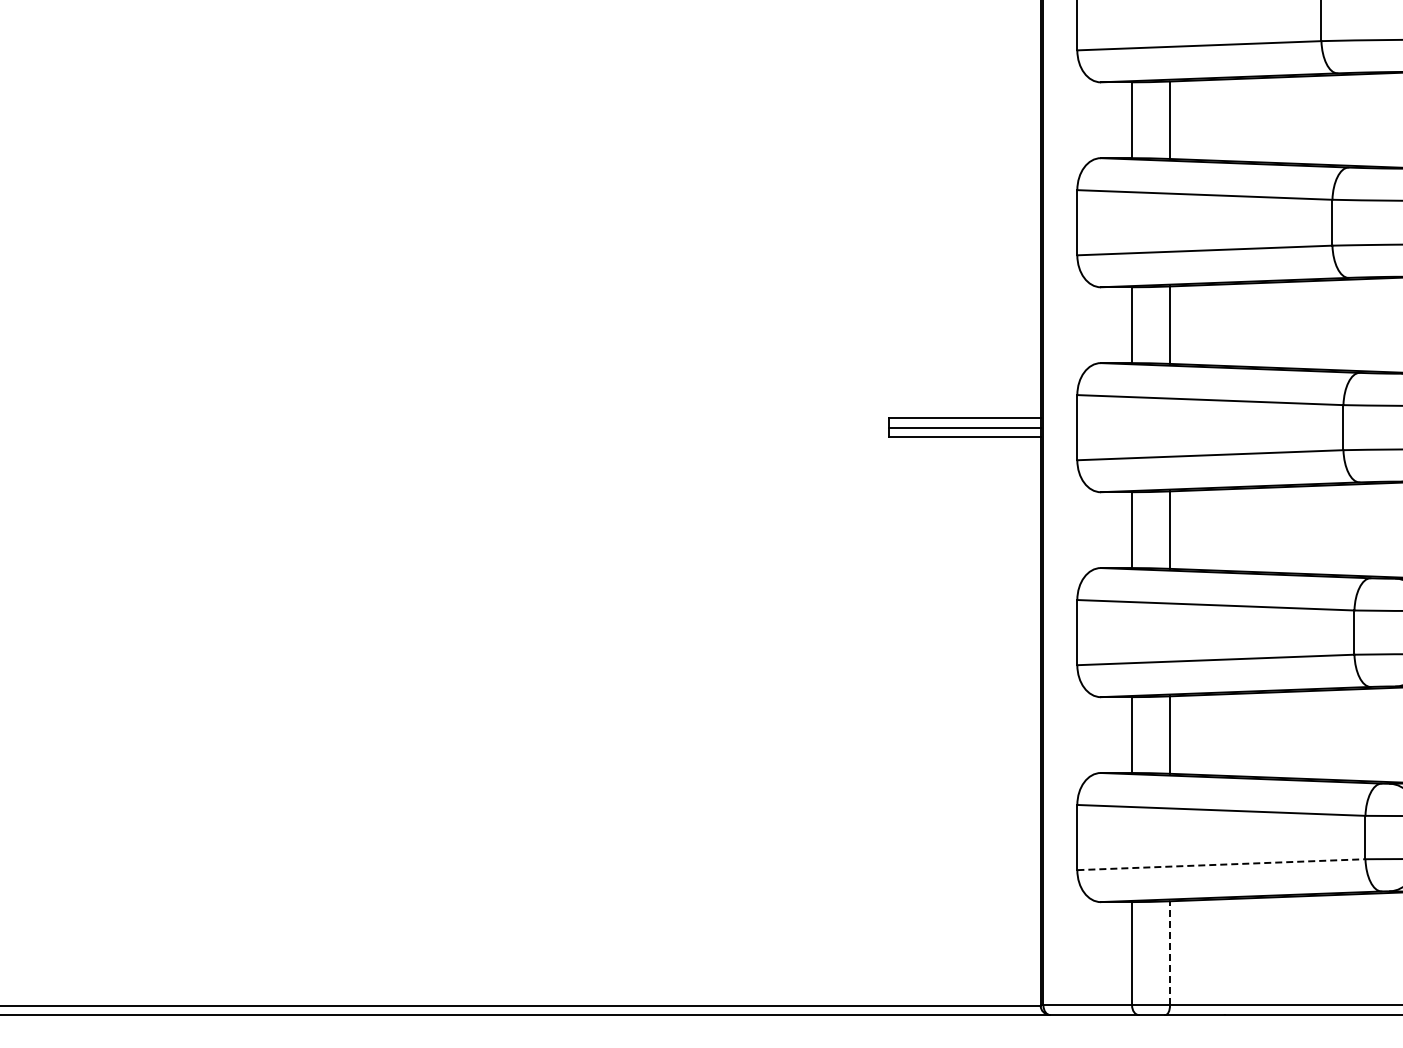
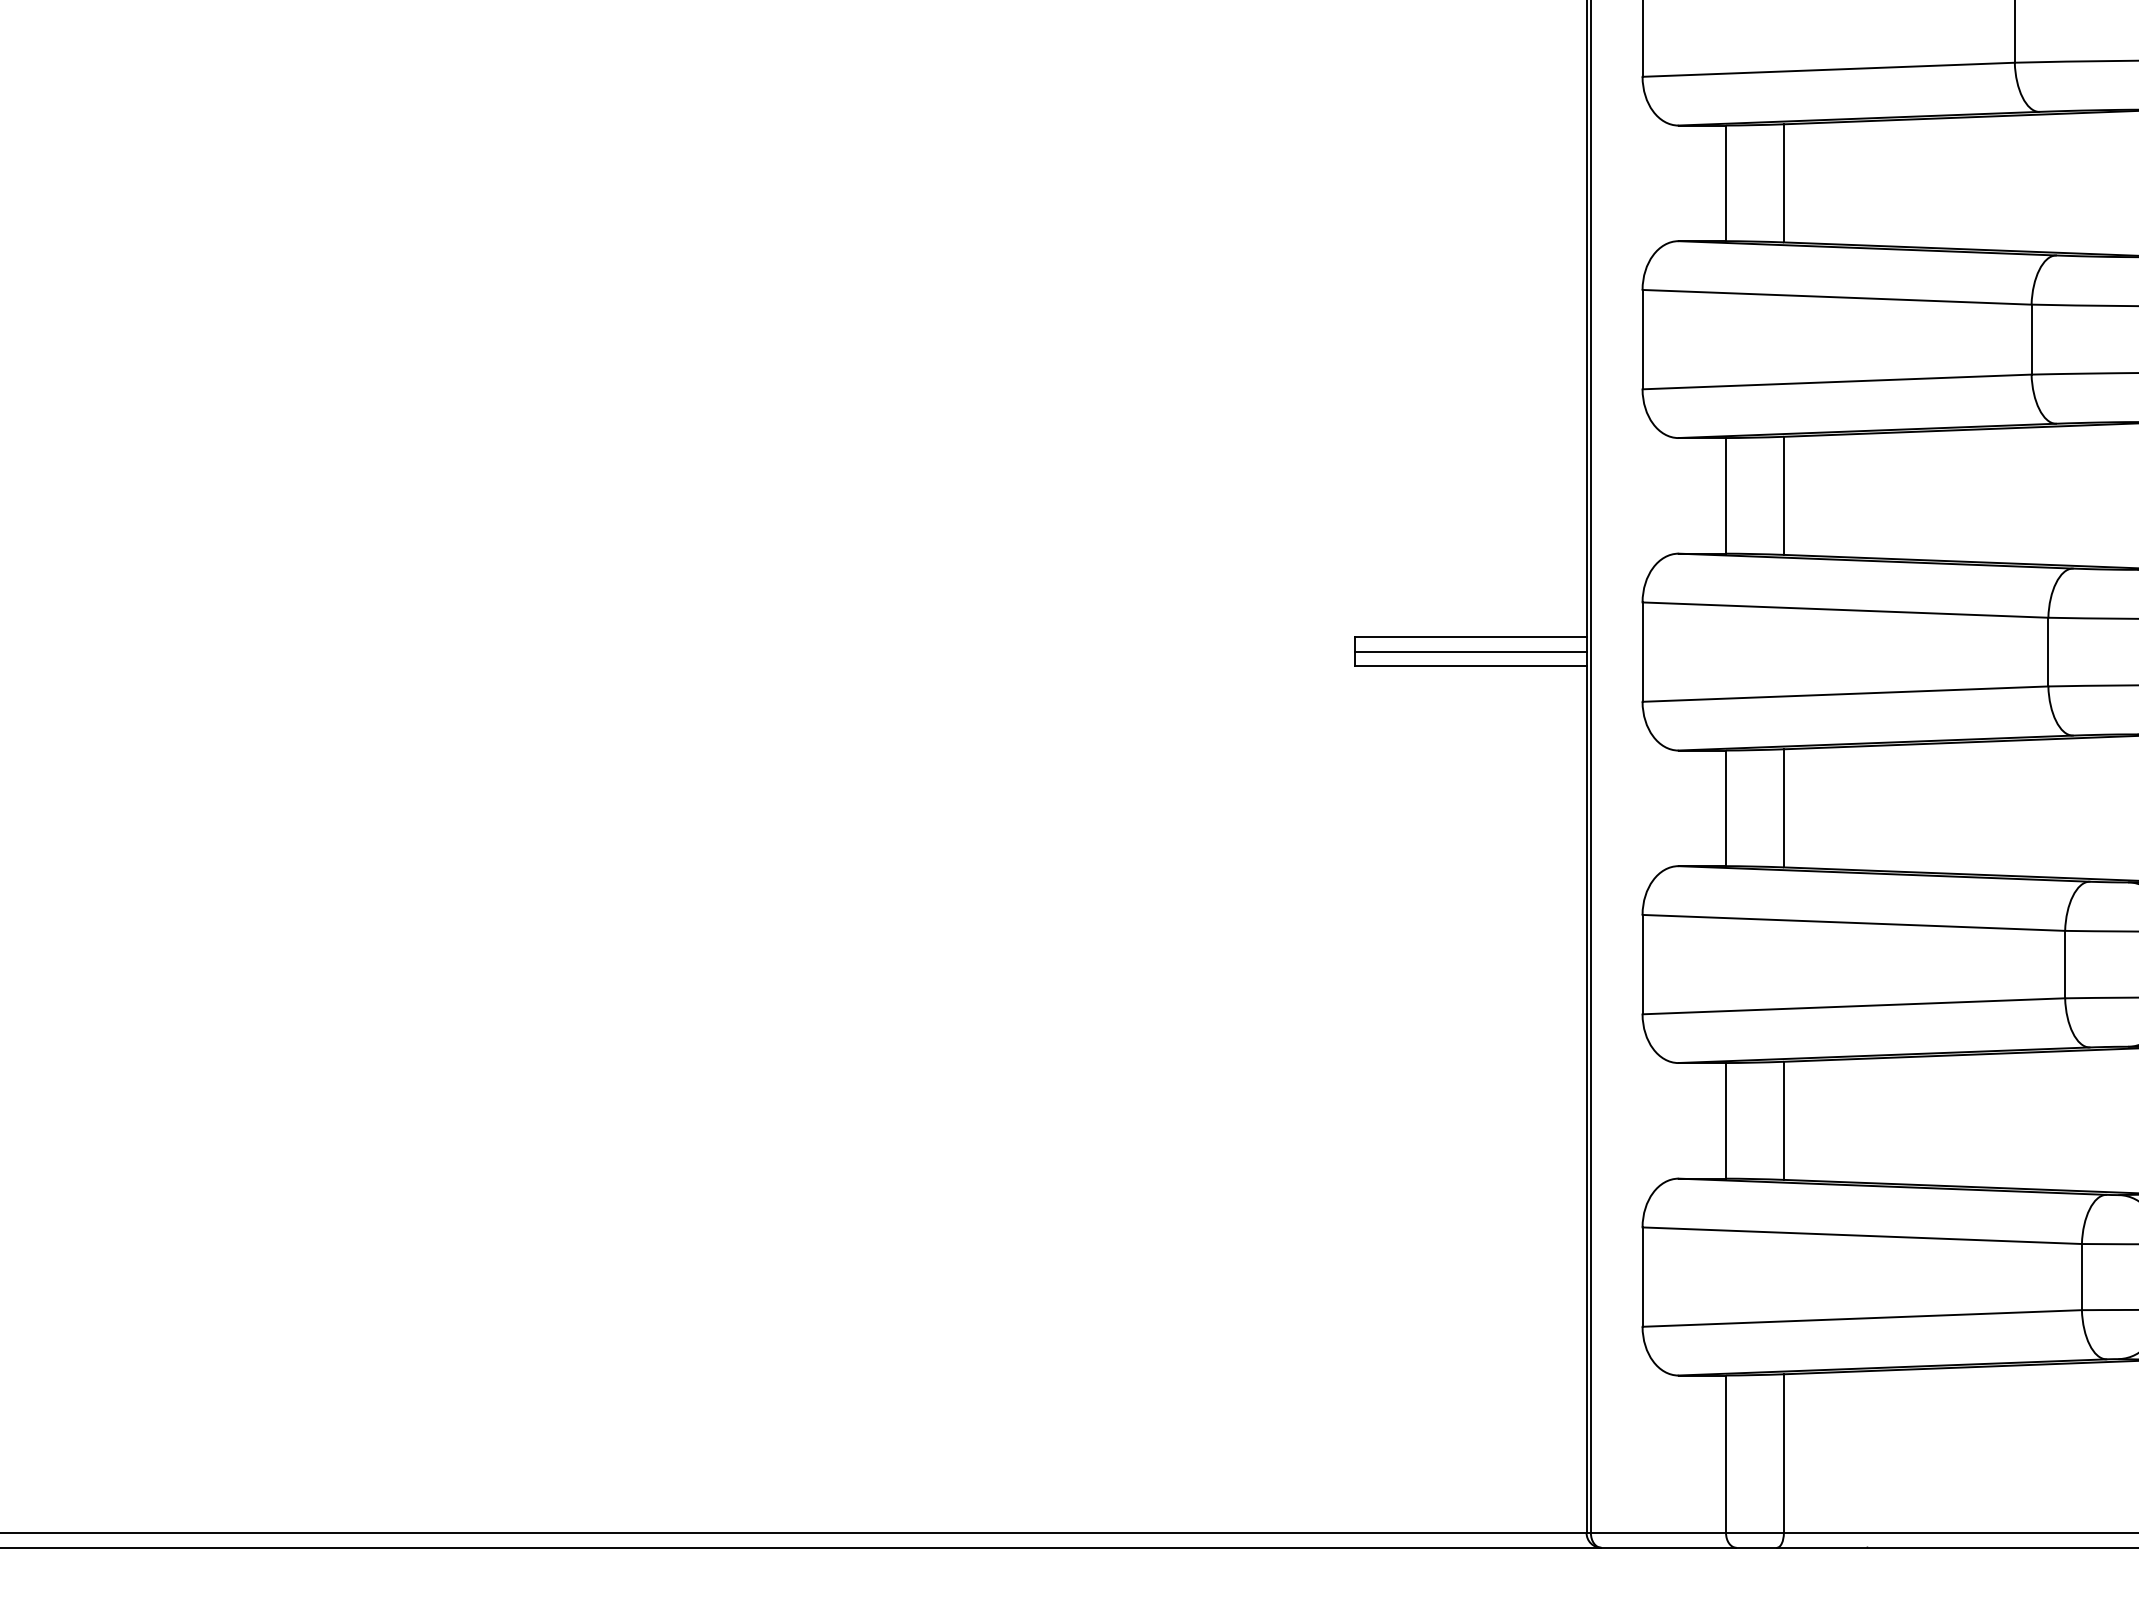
line: (1221, 864) -> (1862, 1318), dashed -> solid
line: (1170, 952) -> (1784, 1452), dashed -> solid

